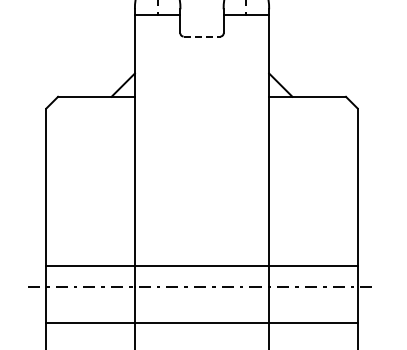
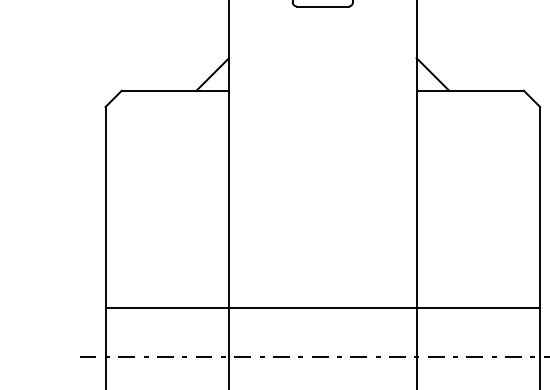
line: (202, 36) -> (323, 6), dashed -> solid
line: (201, 266) -> (322, 308), moved

